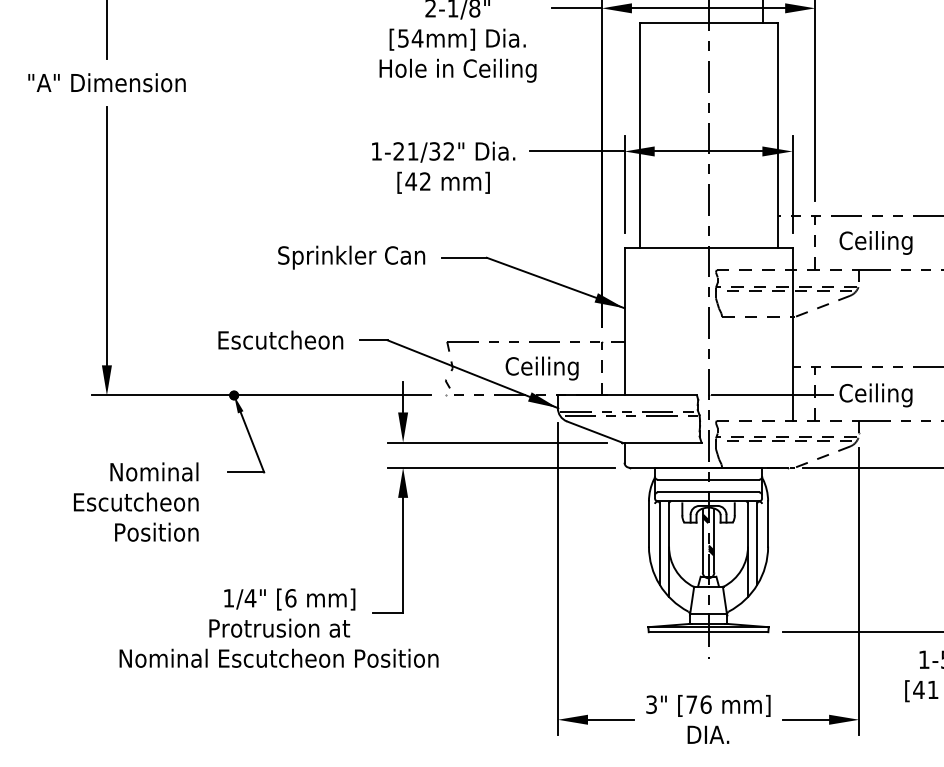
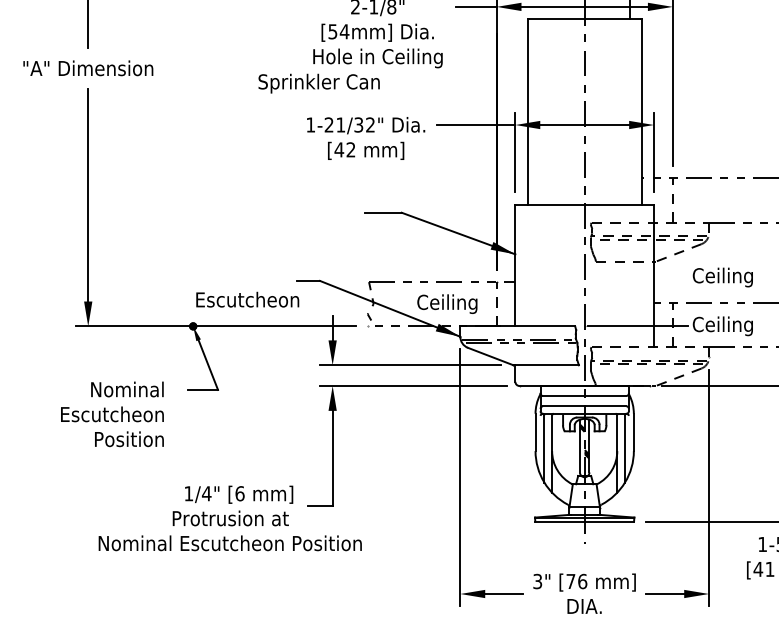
text: (875, 242) -> (722, 277), moved
text: (350, 257) -> (318, 83), moved
text: (280, 339) -> (247, 299), moved

